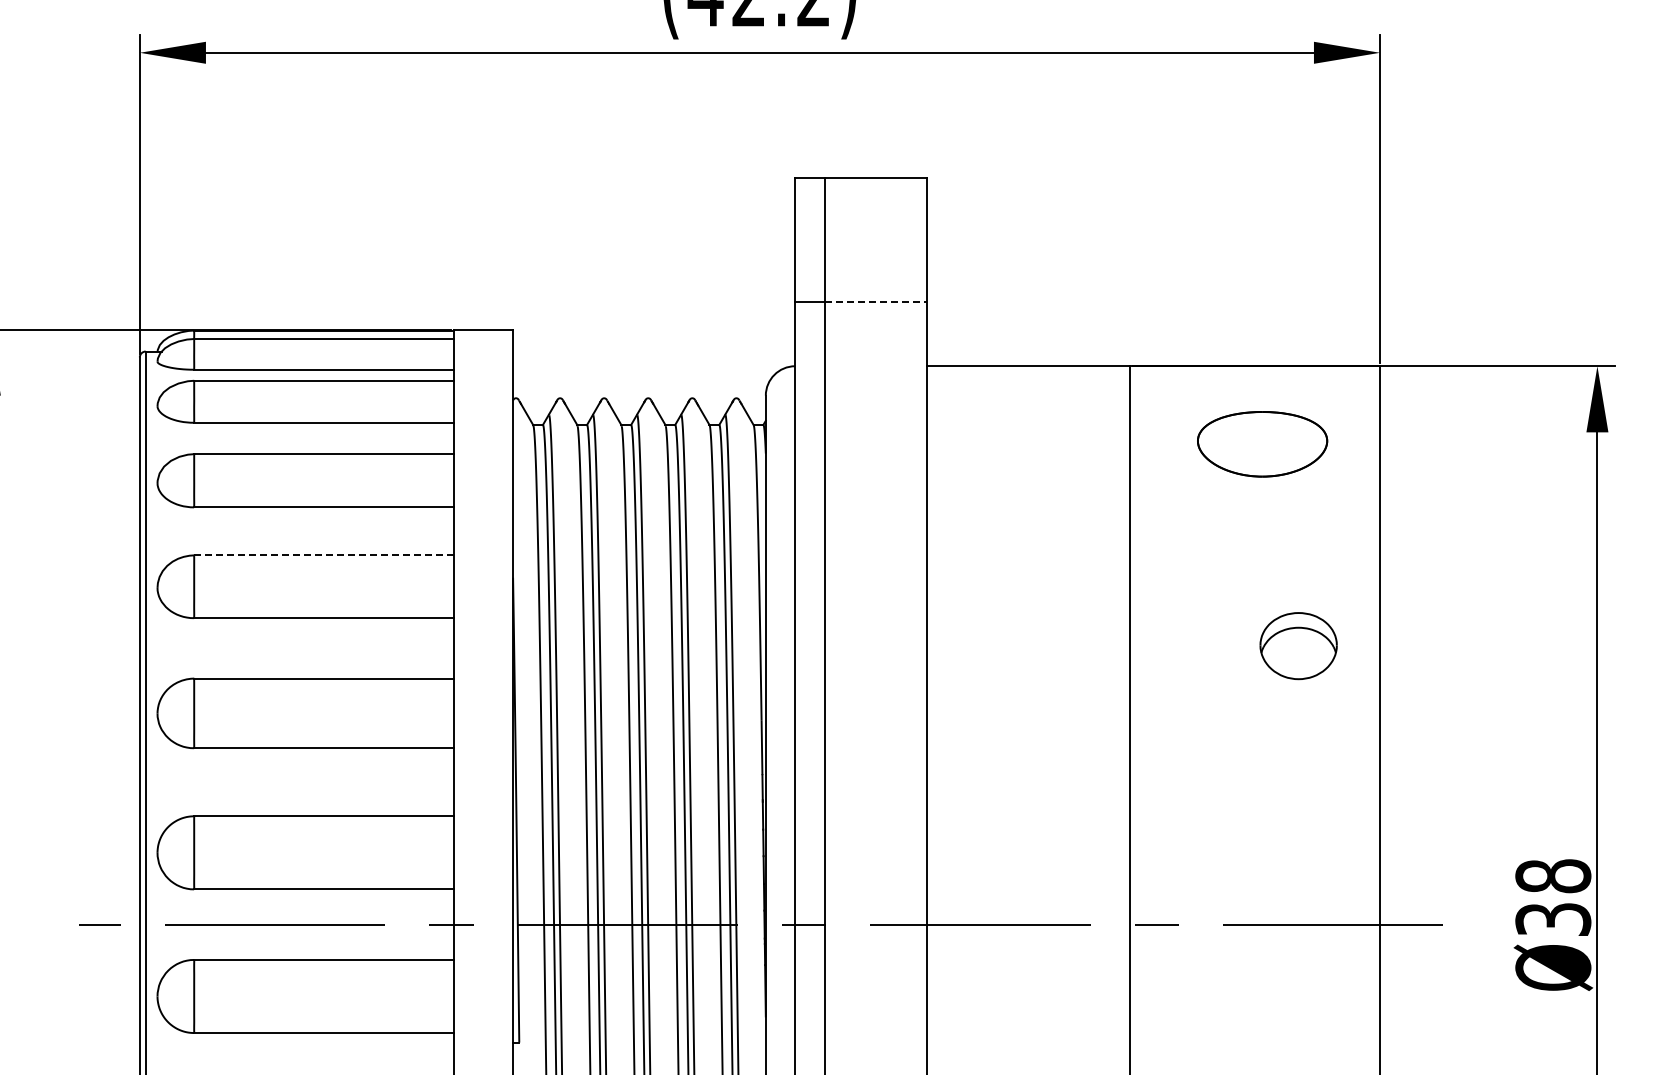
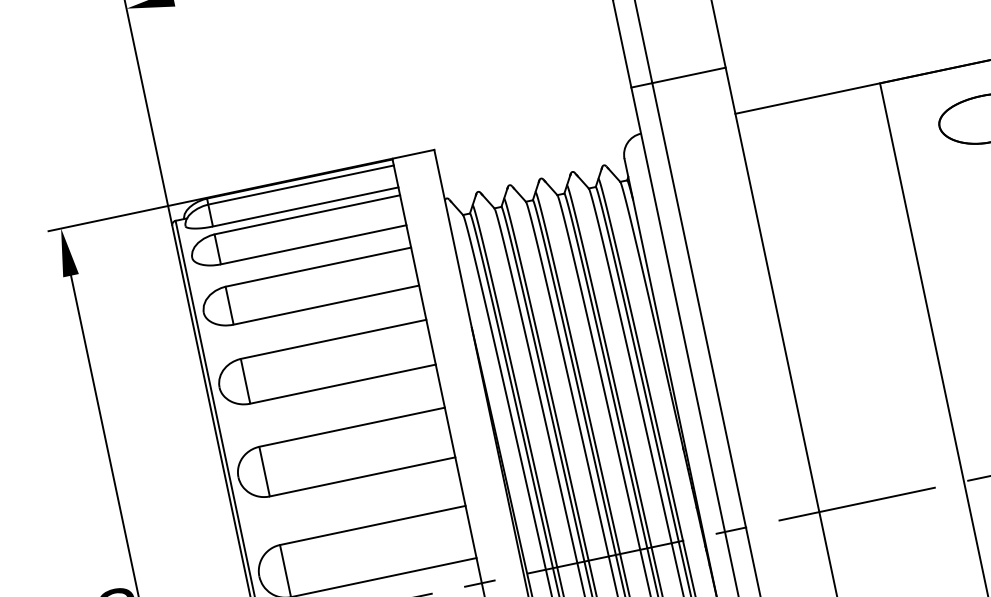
line: (876, 301) -> (689, 75), dashed -> solid
line: (323, 555) -> (333, 339), dashed -> solid

